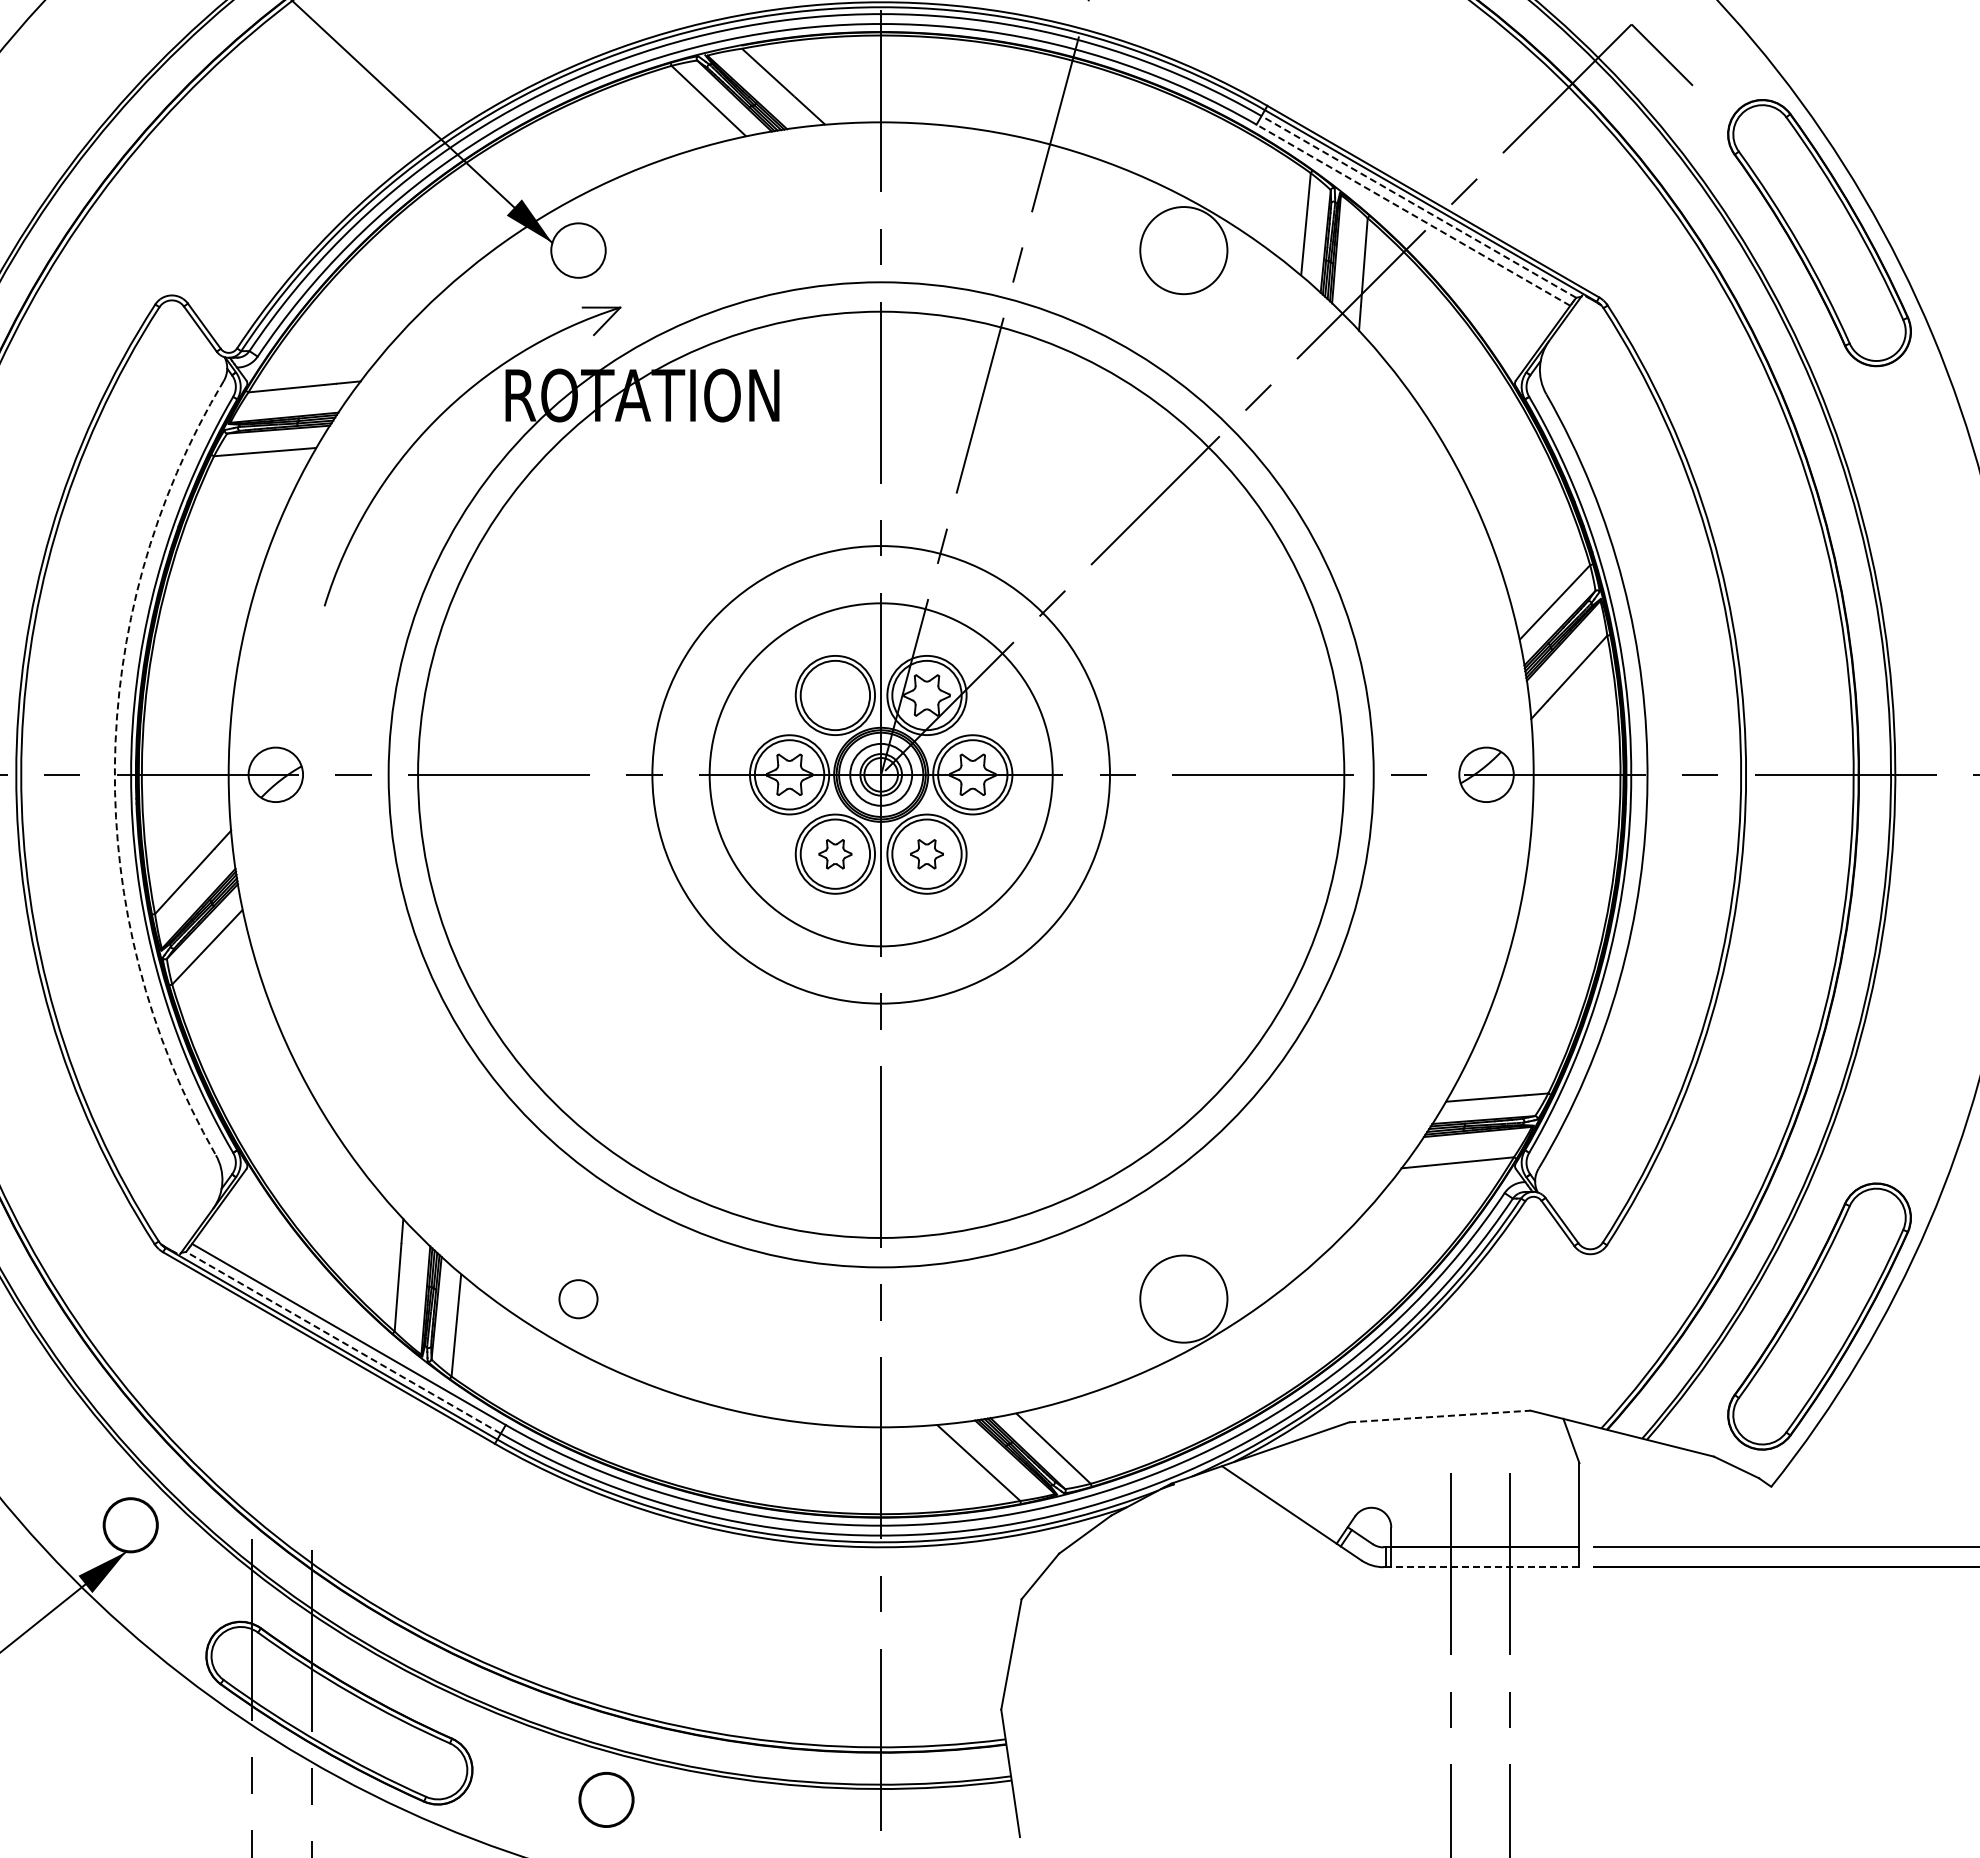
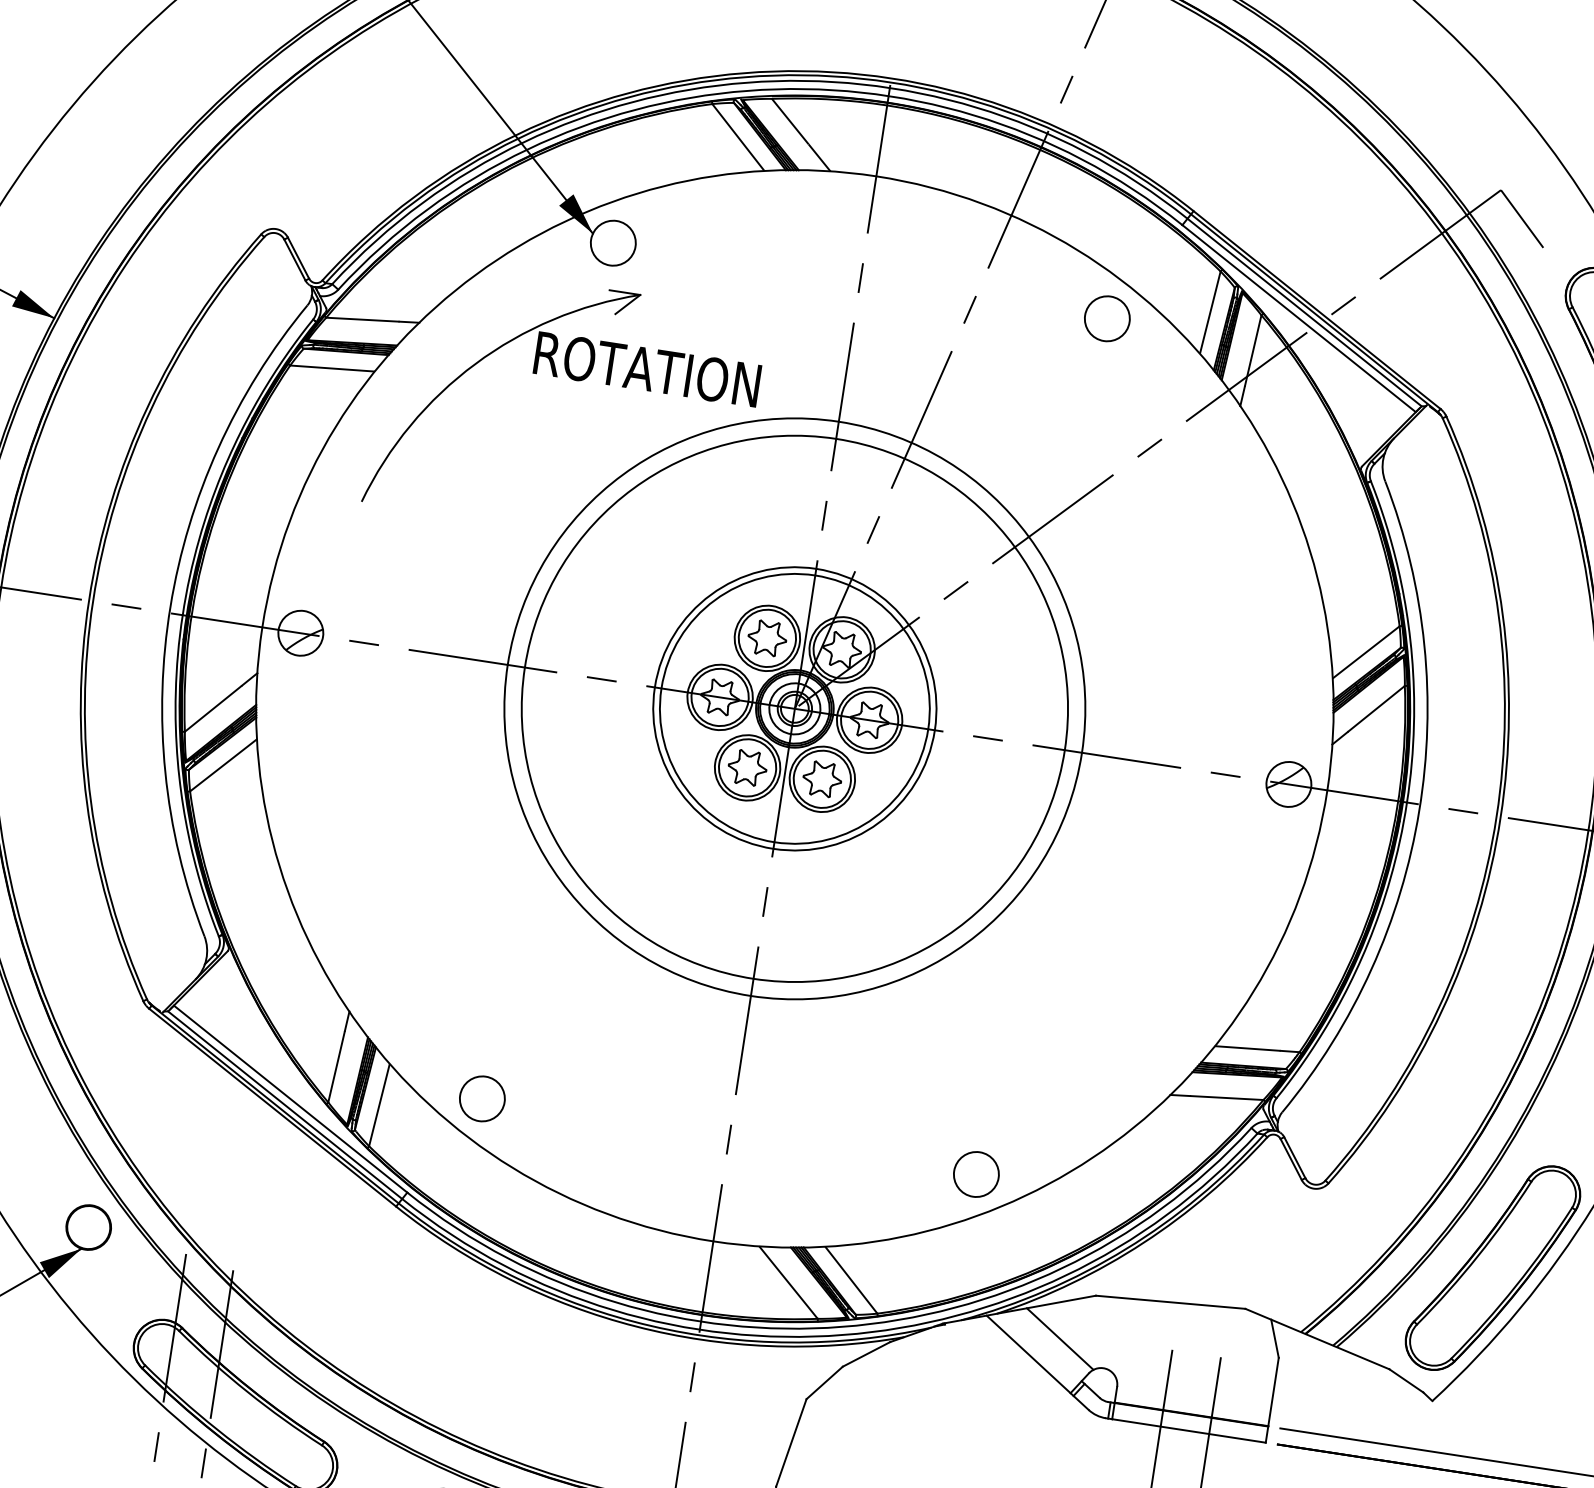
line: (1418, 206) -> (1304, 312), dashed -> solid
line: (1413, 214) -> (1299, 318), dashed -> solid
circle: (1183, 250) -> (1107, 318), size x0.62
part: (835, 695) -> (767, 638), added
arc: (114, 767) -> (170, 607), dashed -> solid
circle: (880, 774) -> (794, 708), size x0.71
circle: (881, 774) -> (795, 708), size x0.71
circle: (881, 774) -> (795, 708), size x0.71
part: (835, 854) -> (747, 768), size x1.43
part: (926, 854) -> (821, 779), size x1.43
circle: (1183, 1298) -> (976, 1173), size x0.62
circle: (578, 1299) -> (482, 1099), size x1.43
line: (343, 1342) -> (285, 1104), dashed -> solid
line: (1439, 1416) -> (1170, 1302), dashed -> solid
line: (1313, 1480) -> (1059, 1338), added
line: (1484, 1567) -> (1188, 1431), dashed -> solid

